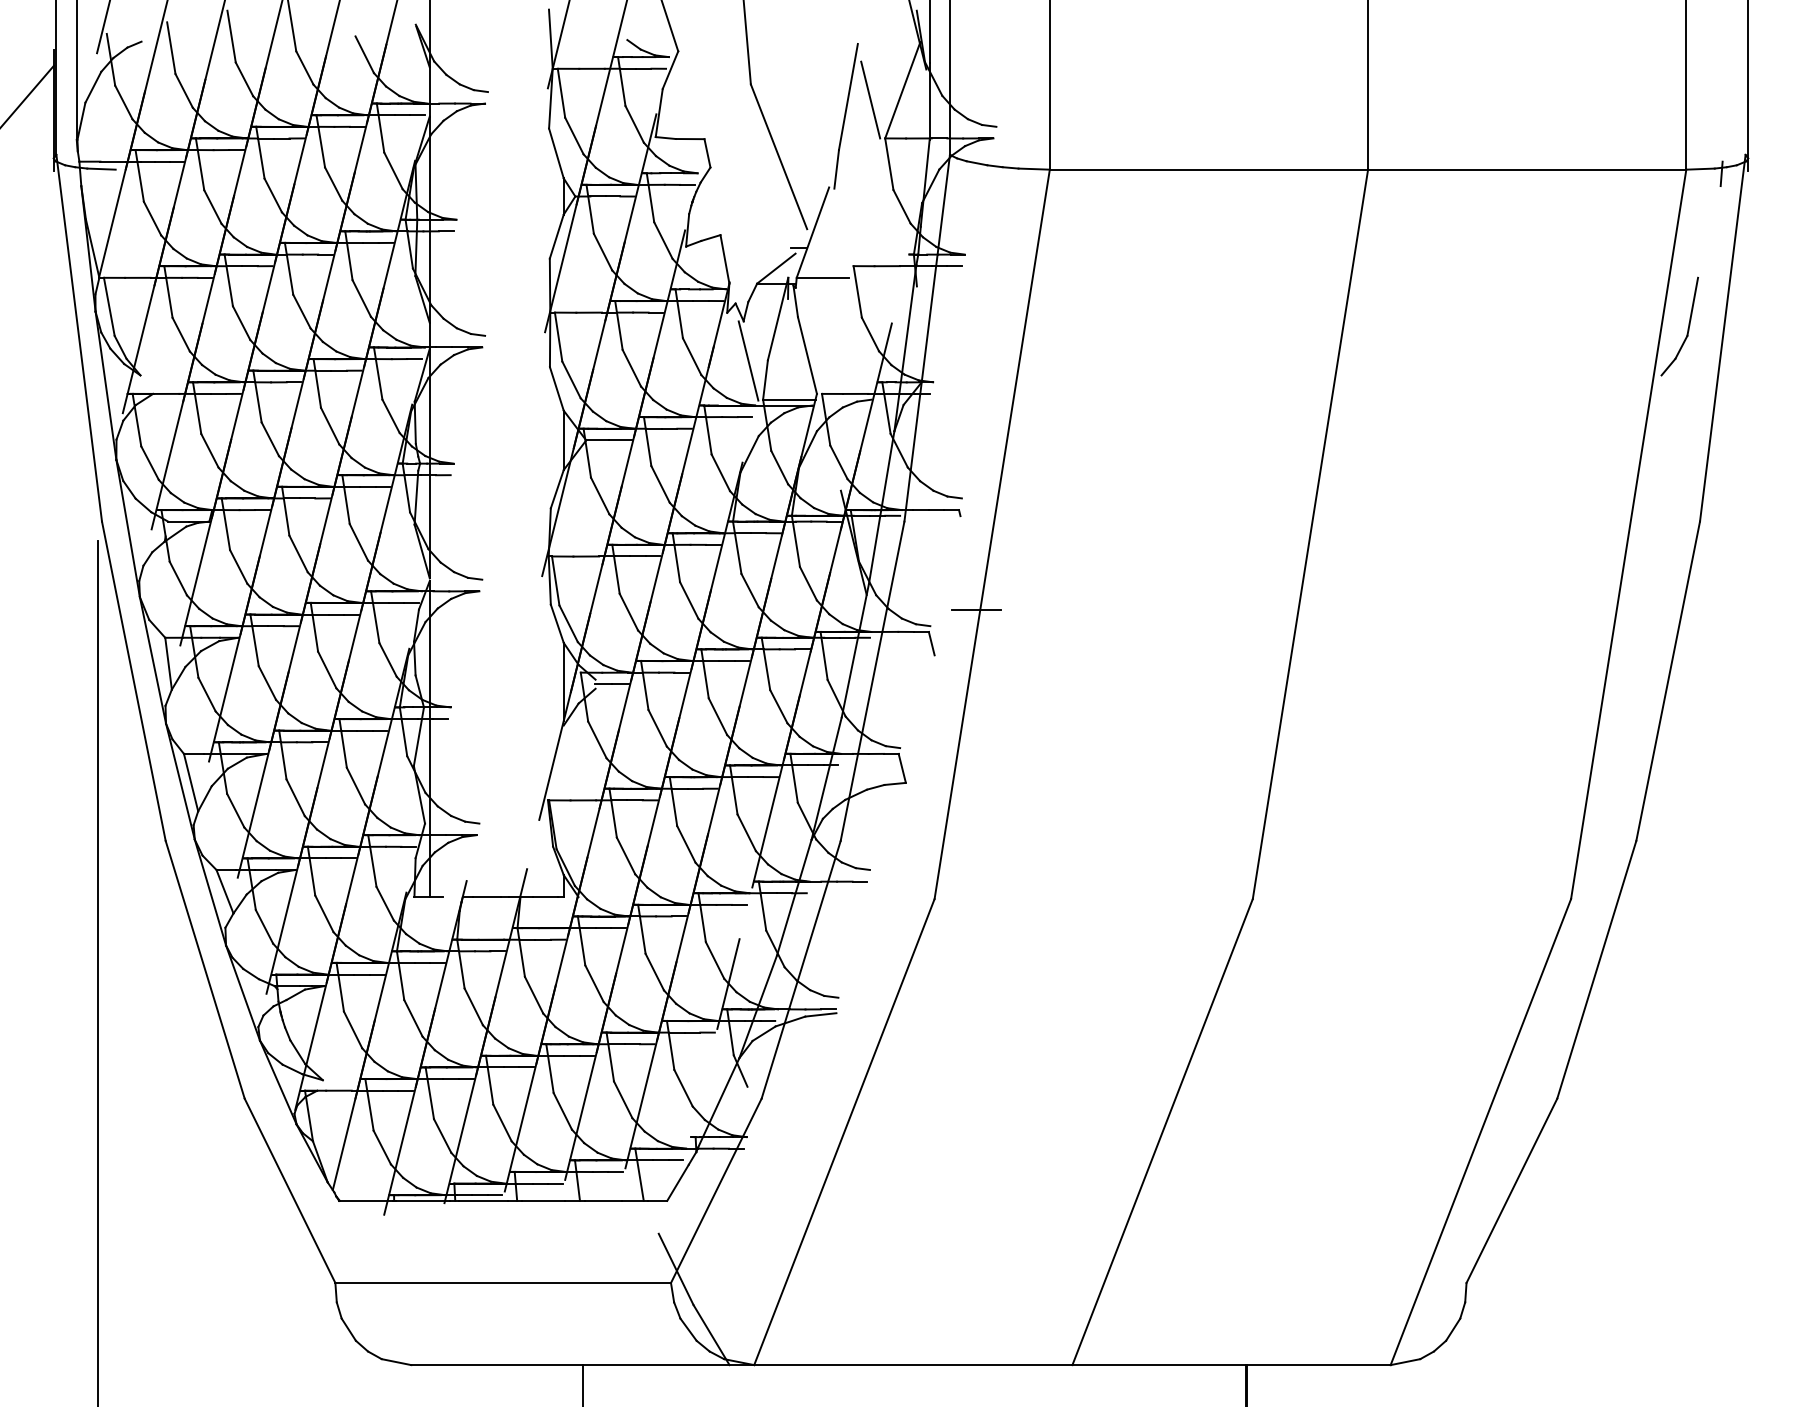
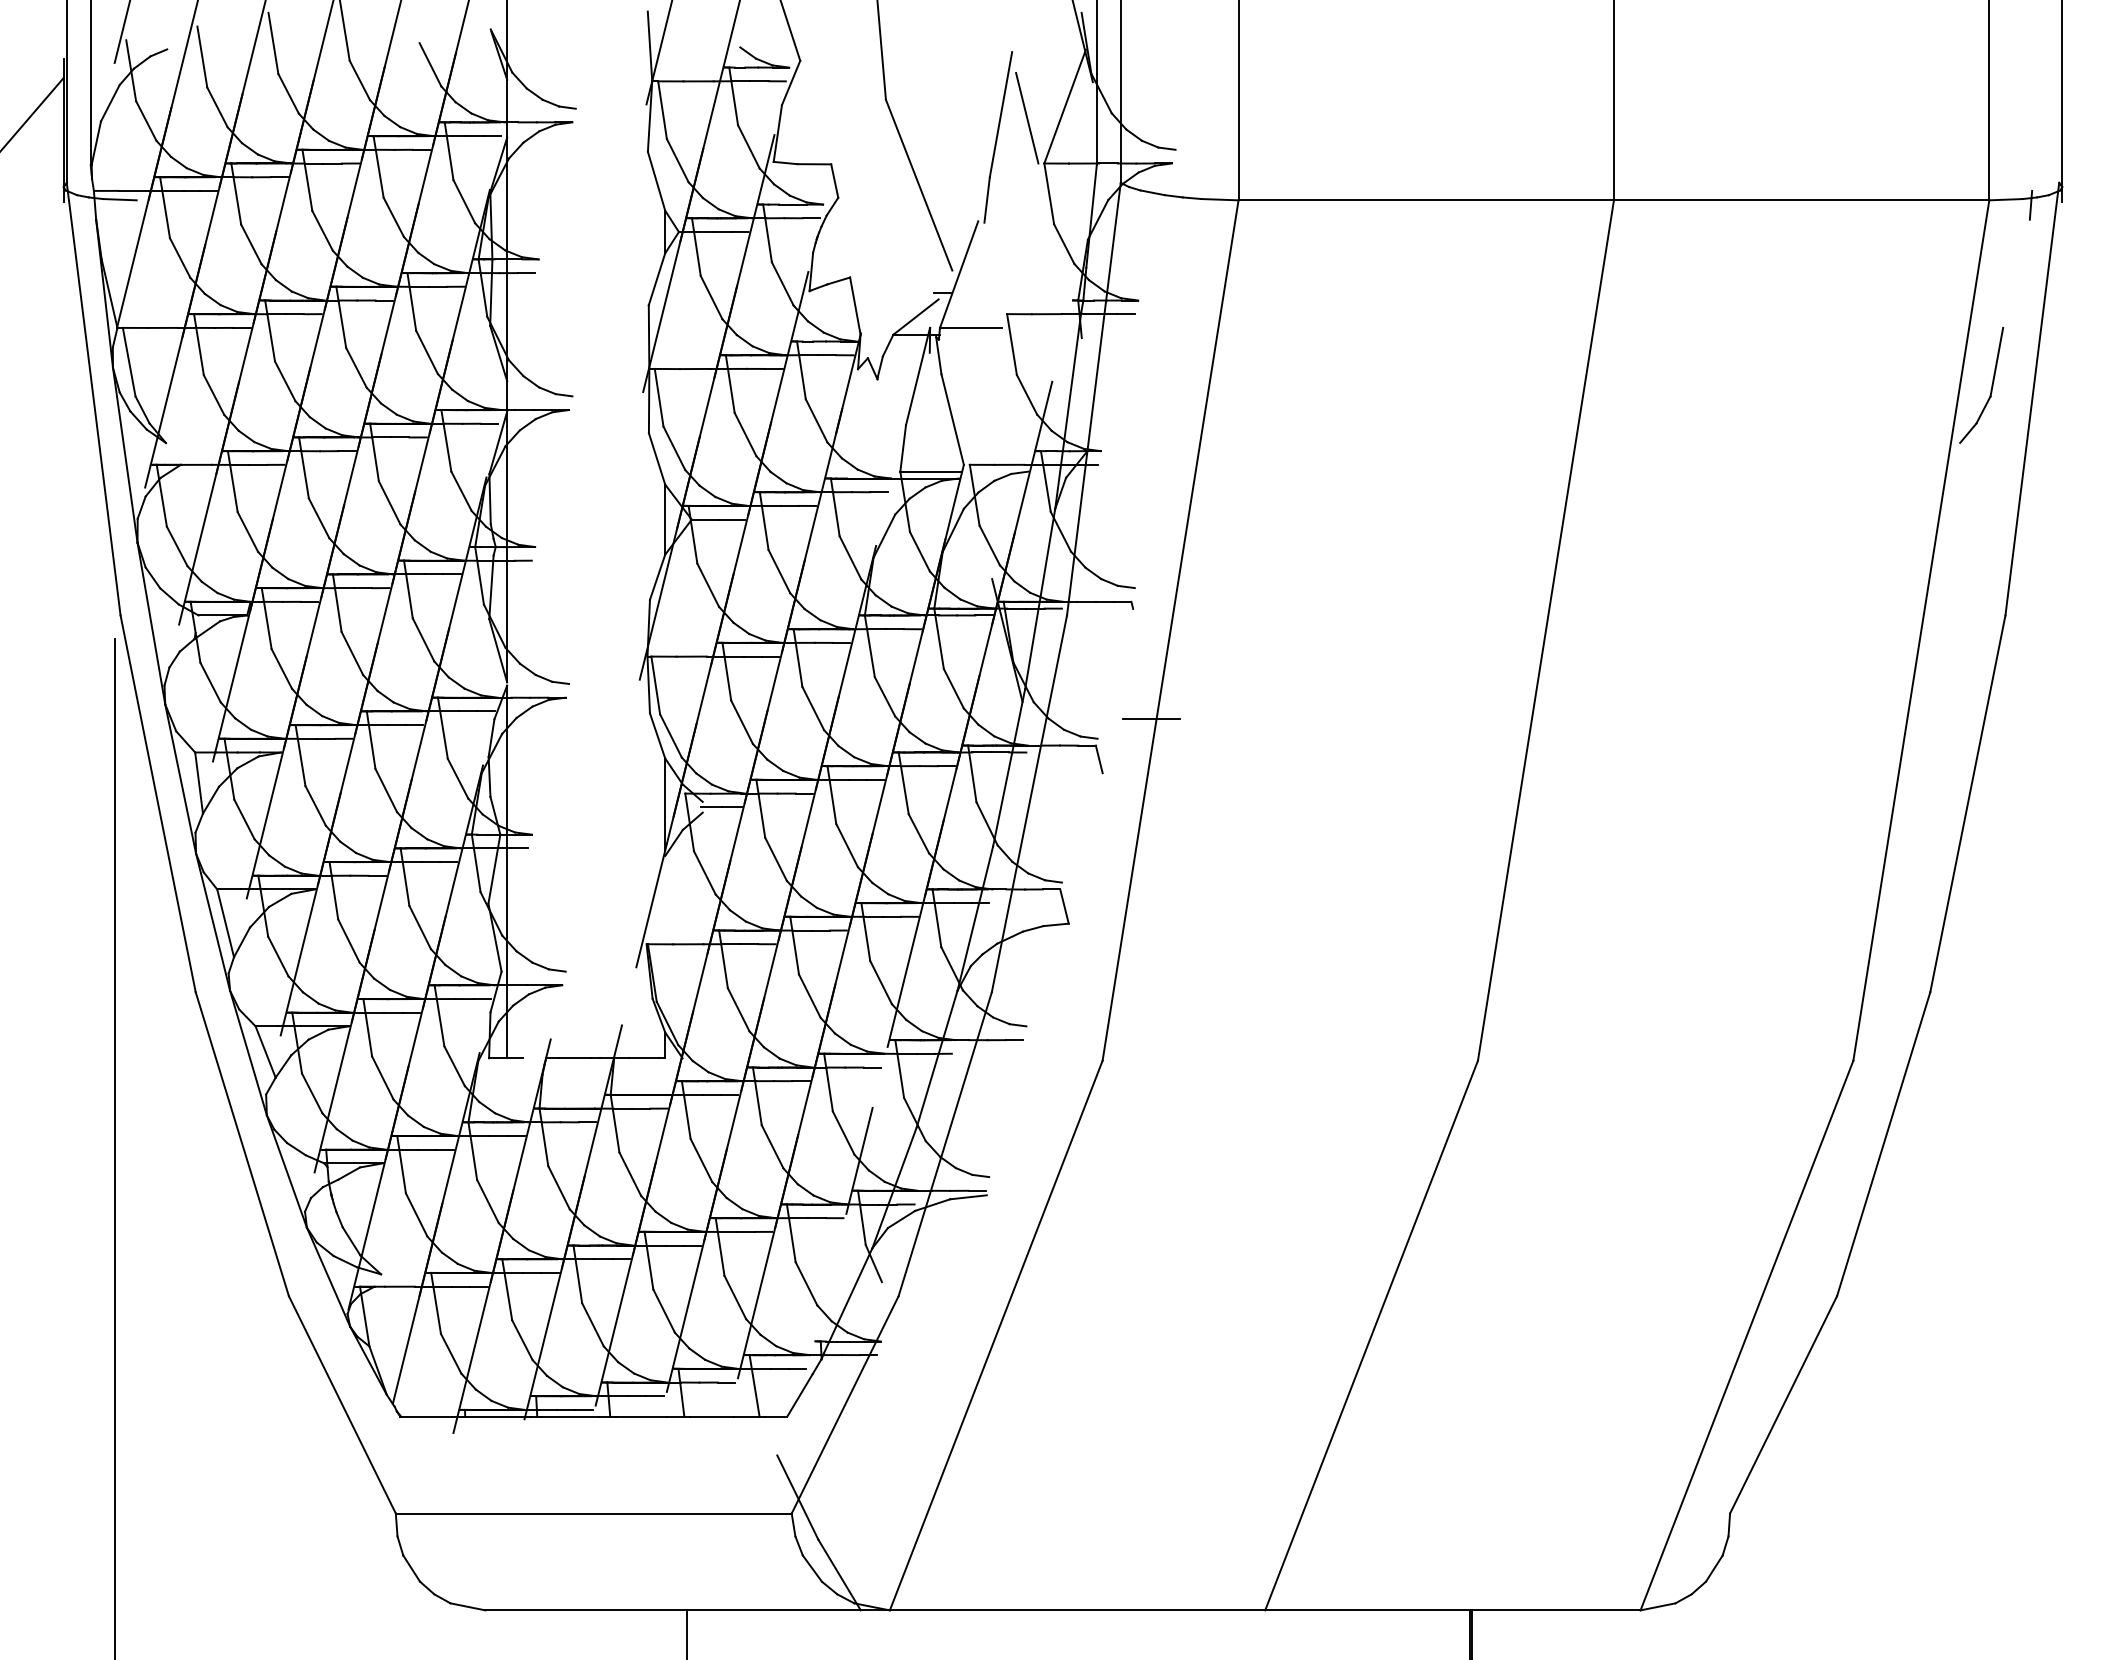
line: (747, 360) -> (882, 425), removed

